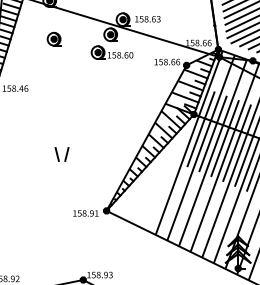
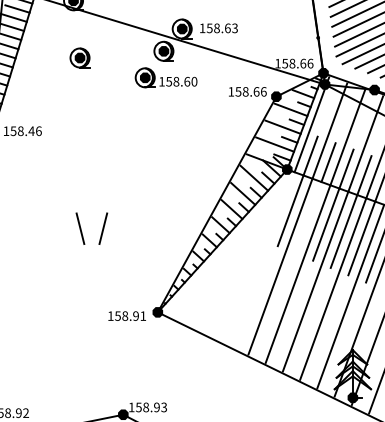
line: (208, 146) -> (308, 216), removed
part: (61, 154) -> (90, 228), size x1.6
line: (177, 174) -> (262, 258), removed

